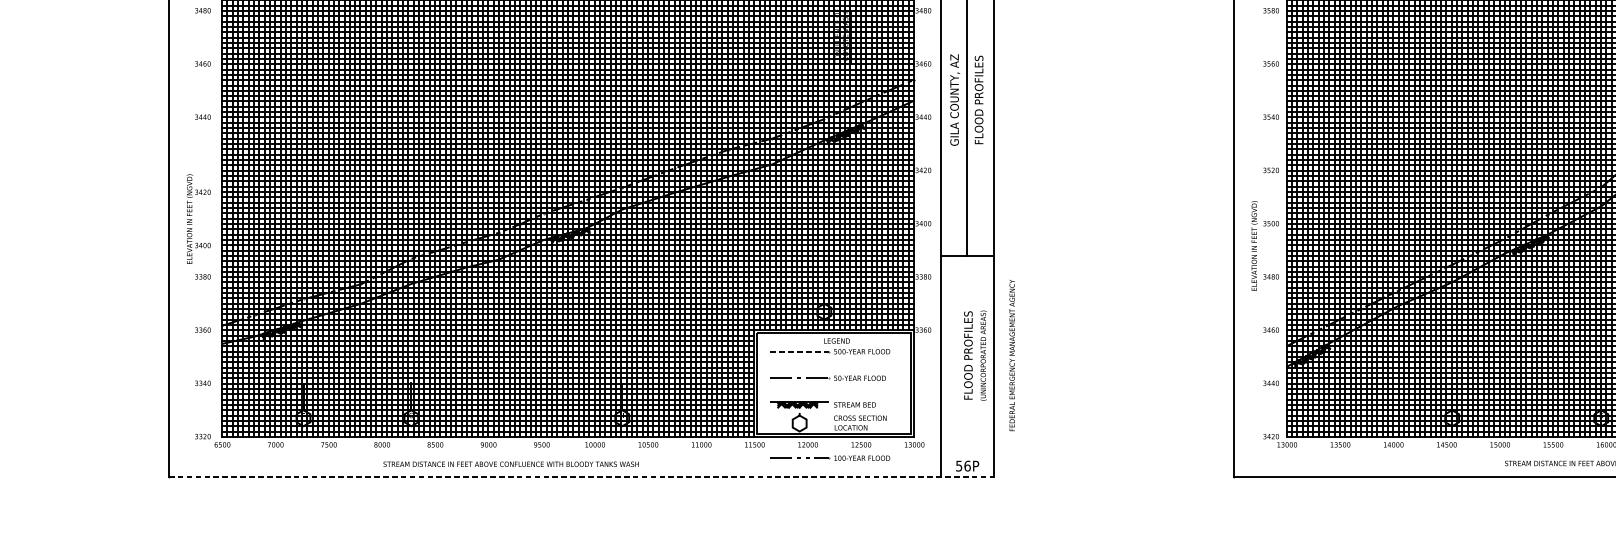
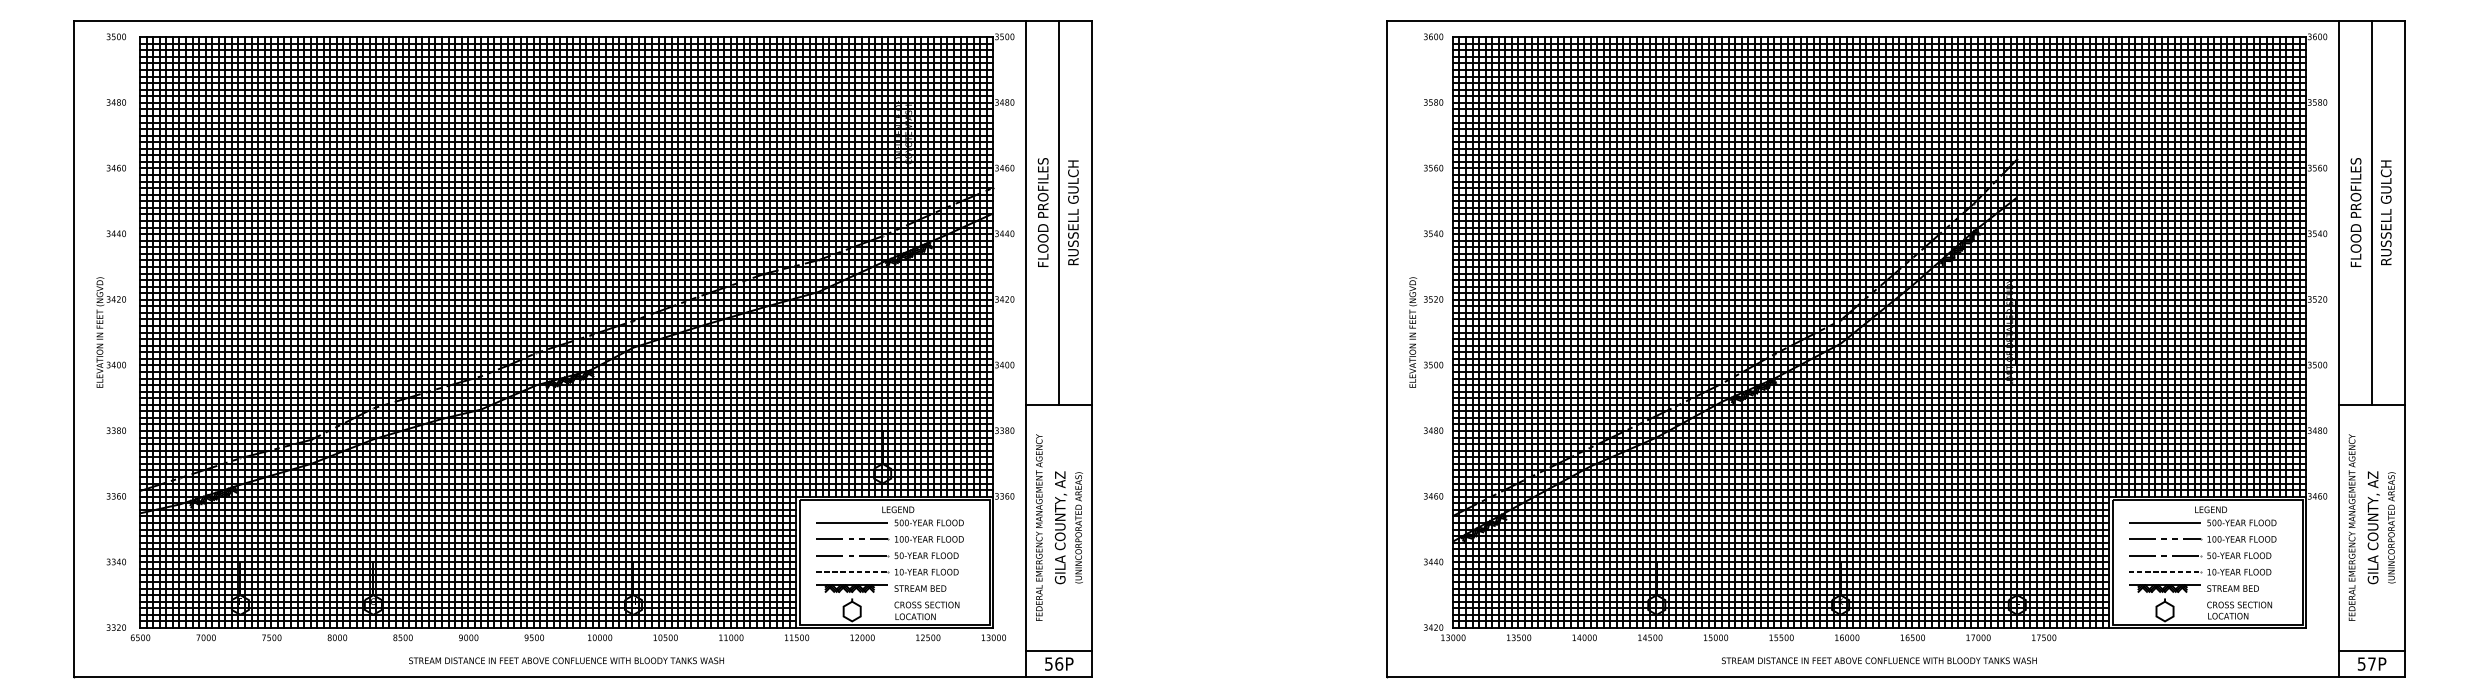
text: (954, 99) -> (1043, 212), GILA COUNTY, AZ -> FLOOD PROFILES
text: (979, 99) -> (1073, 212), FLOOD PROFILES -> RUSSELL GULCH
text: (198, 219) -> (111, 332), moved
text: (1254, 245) -> (1413, 332), moved
line: (799, 351) -> (852, 522), dashed -> solid
text: (968, 355) -> (1060, 527), FLOOD PROFILES -> GILA COUNTY, AZ
text: (1012, 355) -> (1039, 527), moved
part: (828, 391) -> (887, 571), added
line: (966, 455) -> (1058, 650), added
part: (829, 458) -> (889, 539), moved
text: (511, 464) -> (566, 660), moved
line: (581, 477) -> (583, 677), dashed -> solid

